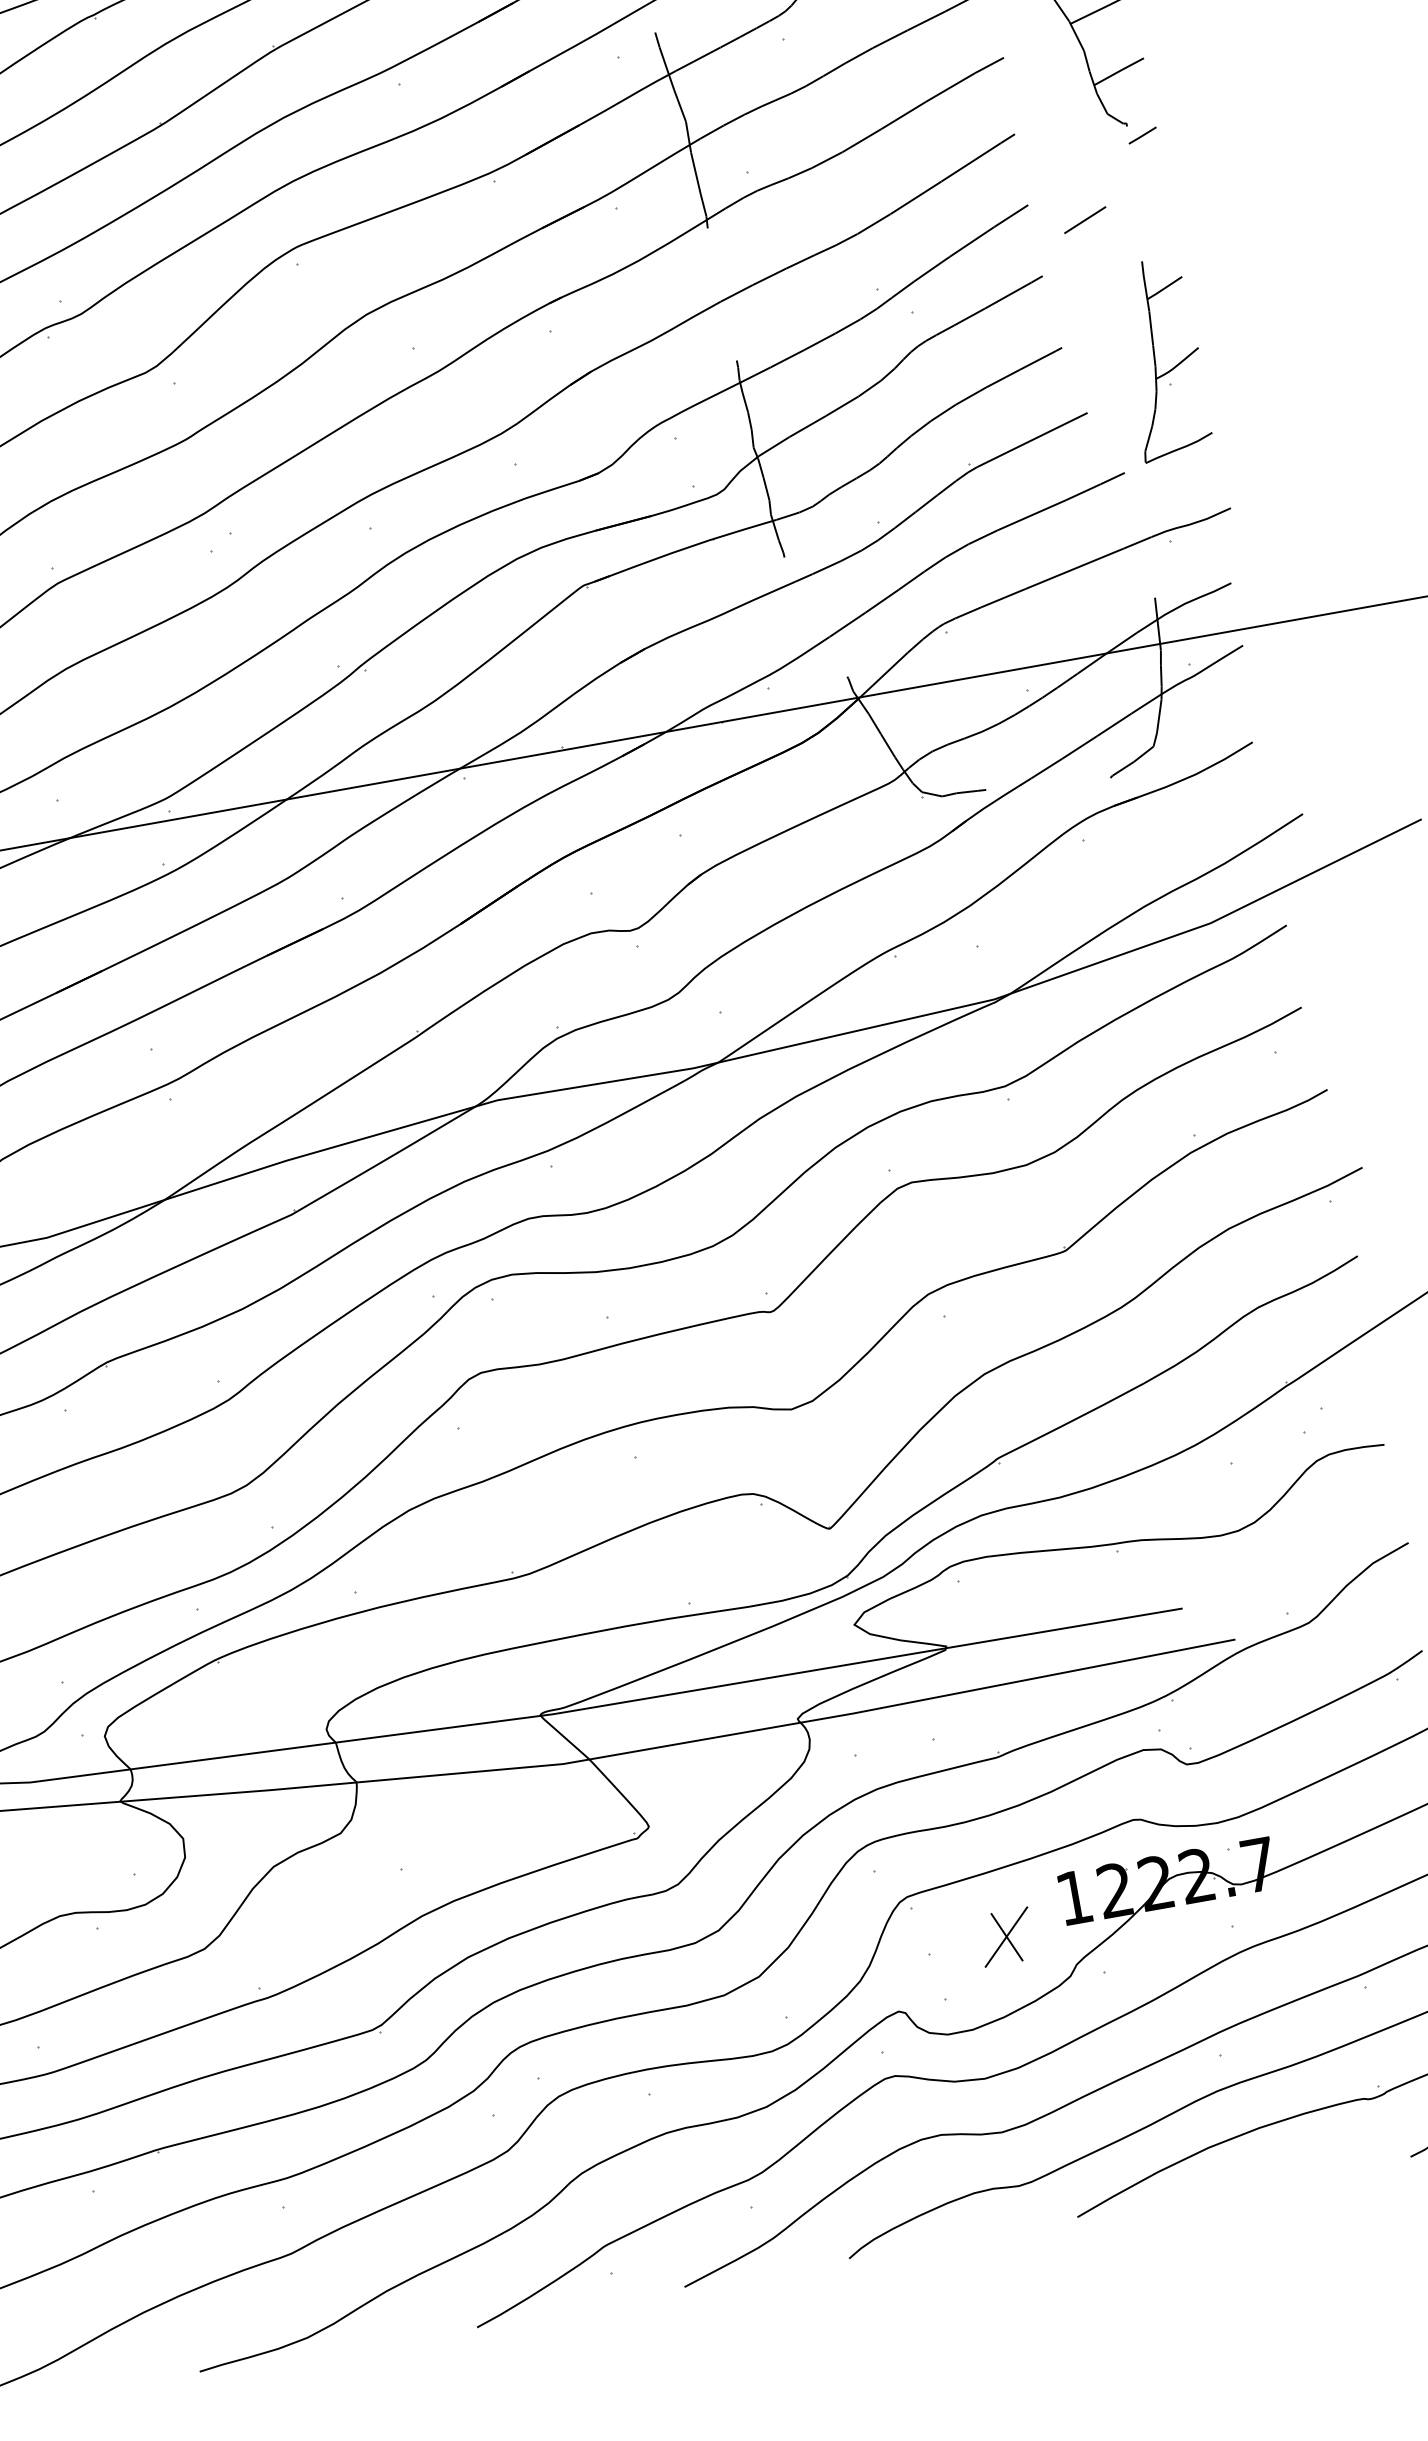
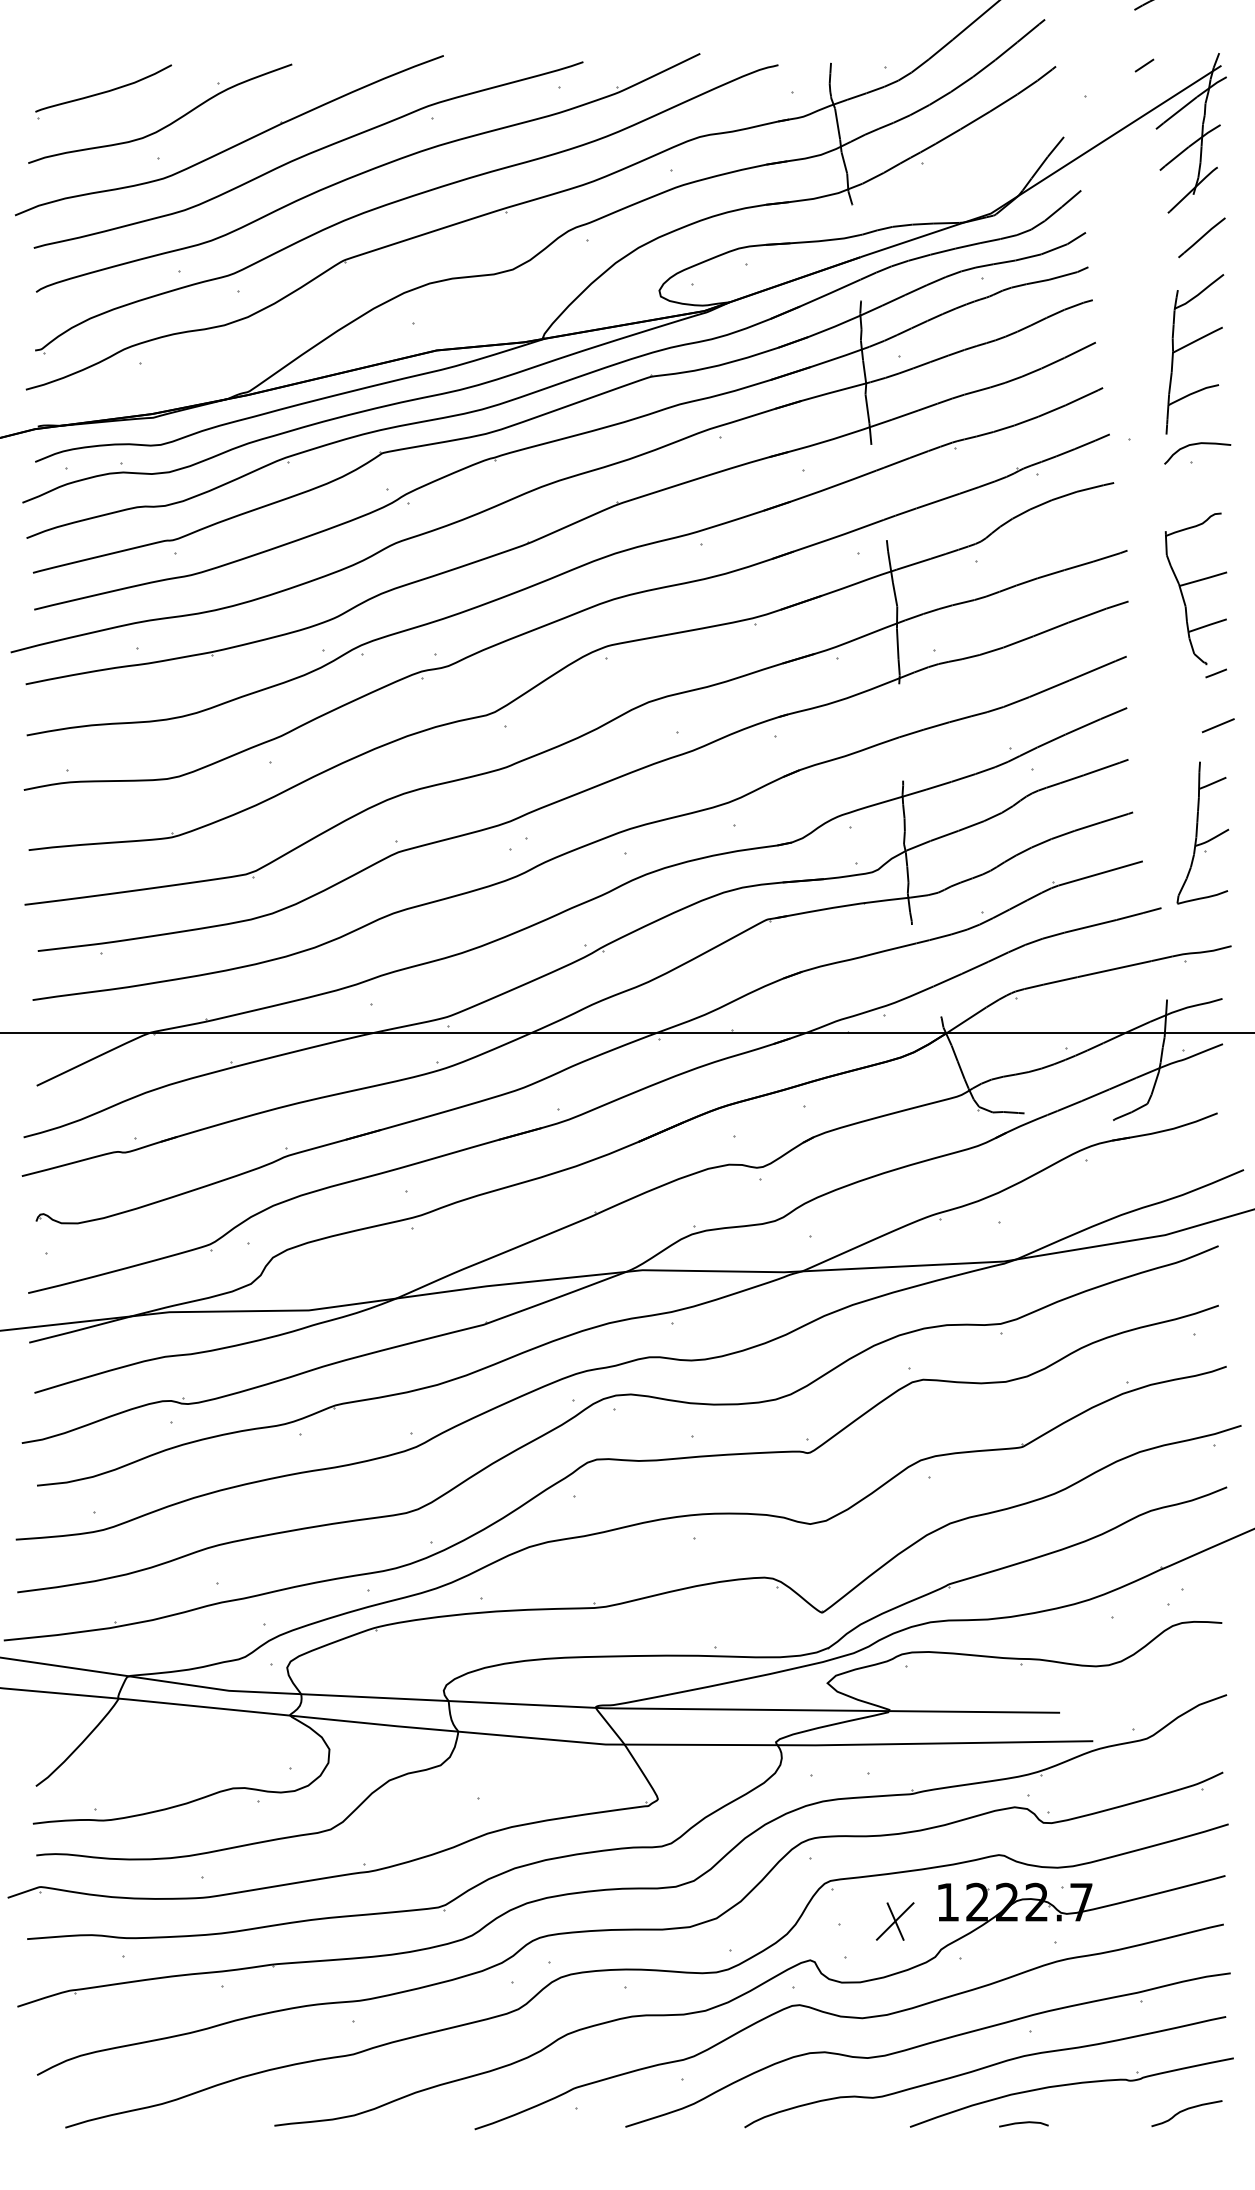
line: (1084, 220) -> (1217, 725), moved
line: (1233, 2184) -> (1023, 2123), added

